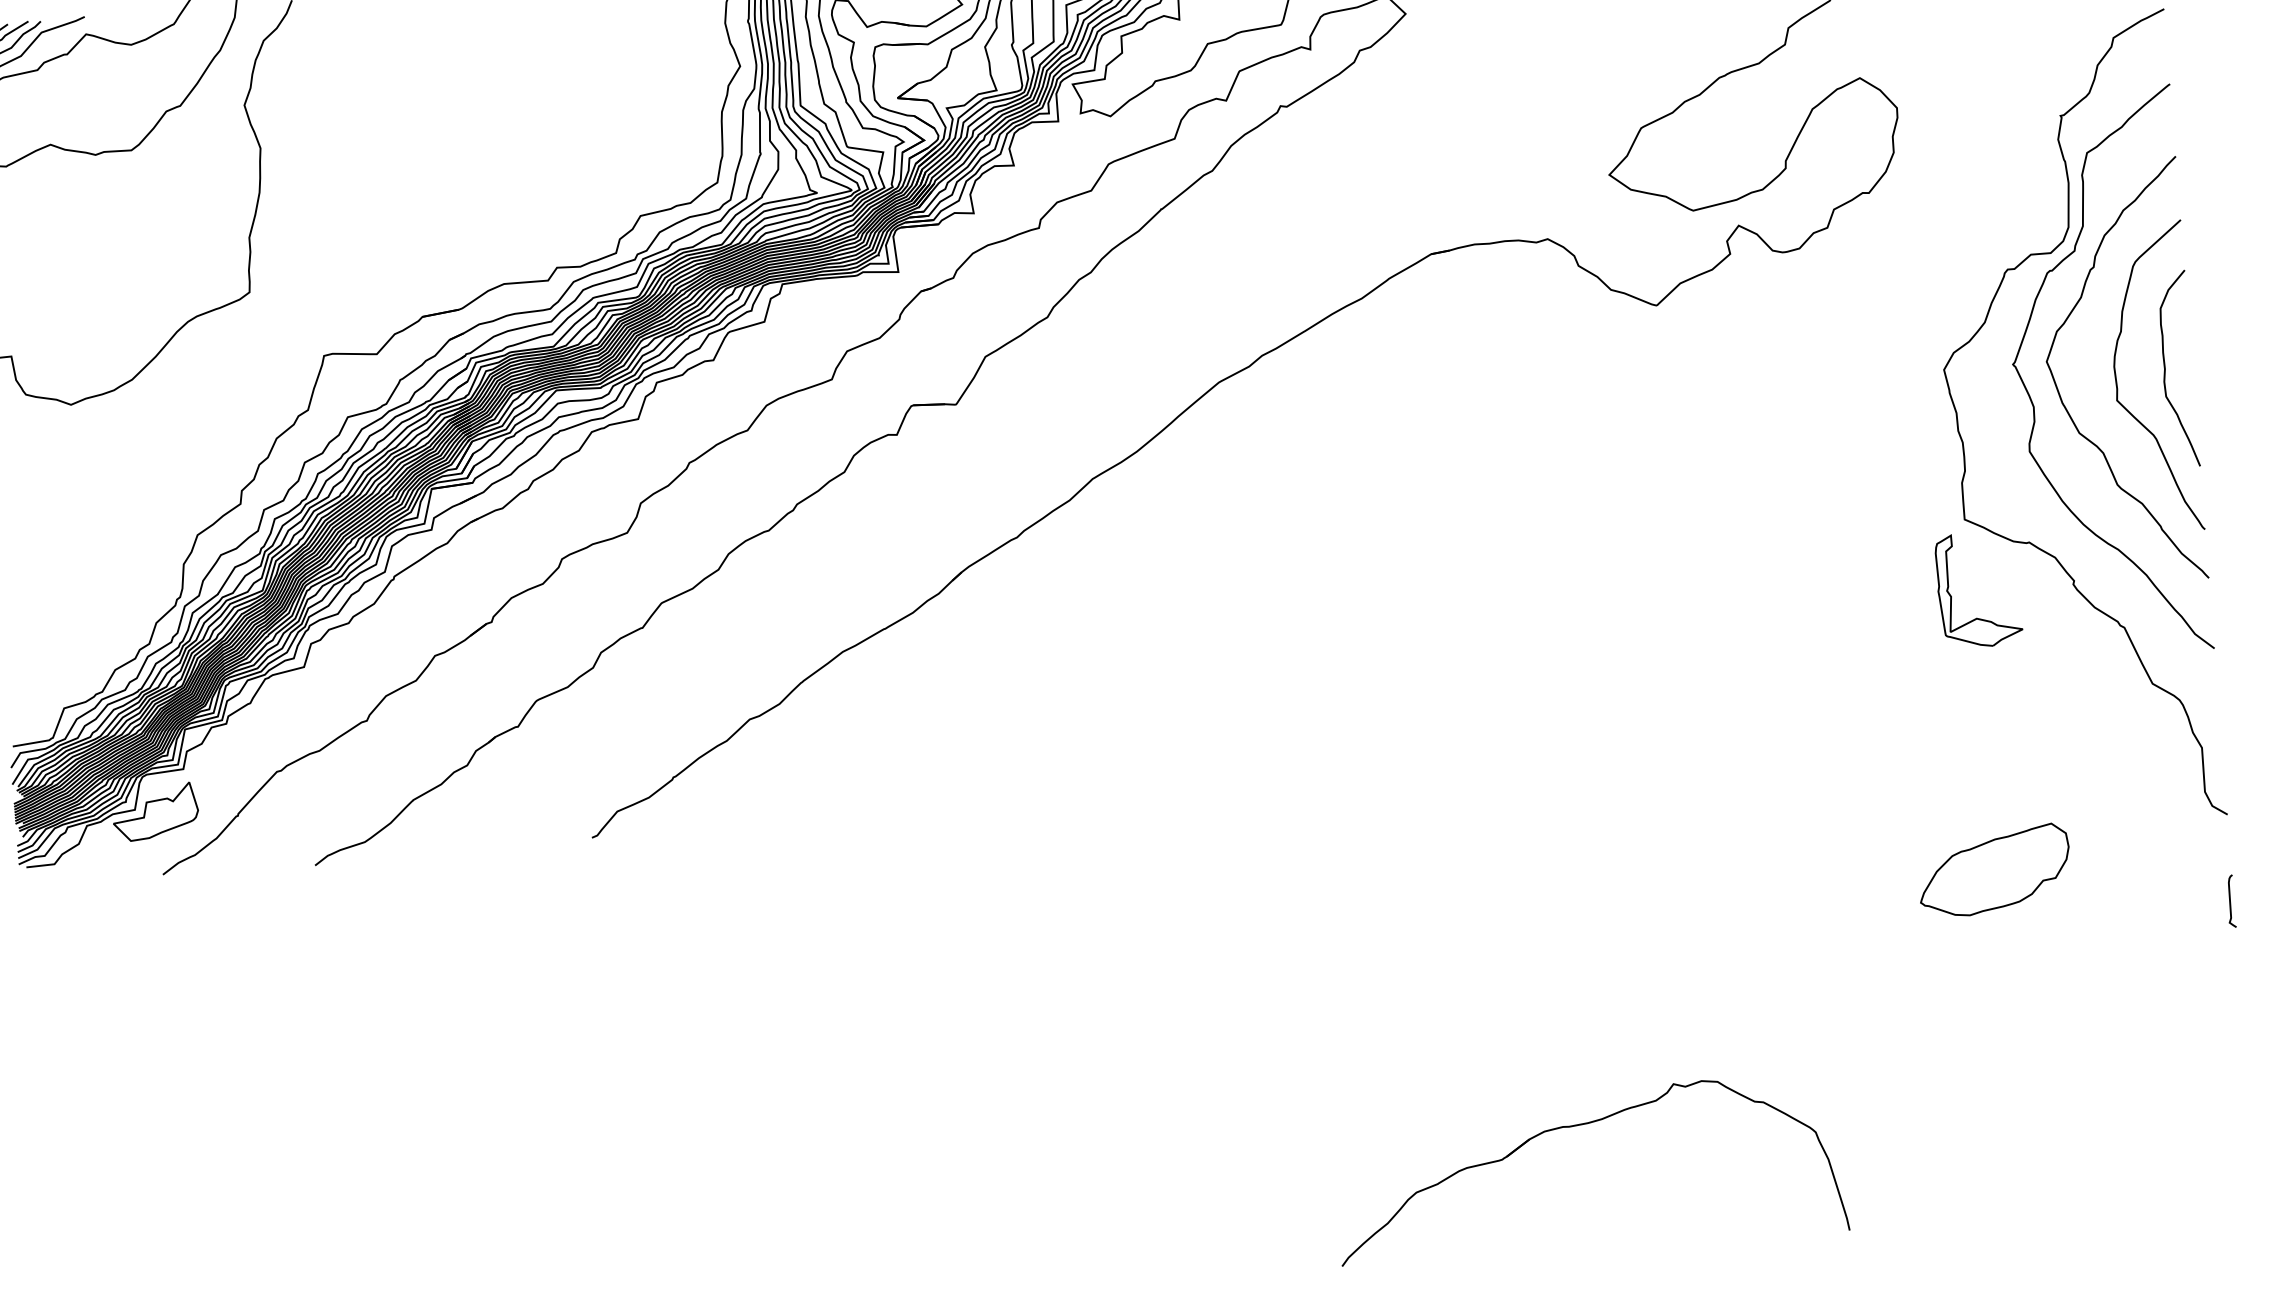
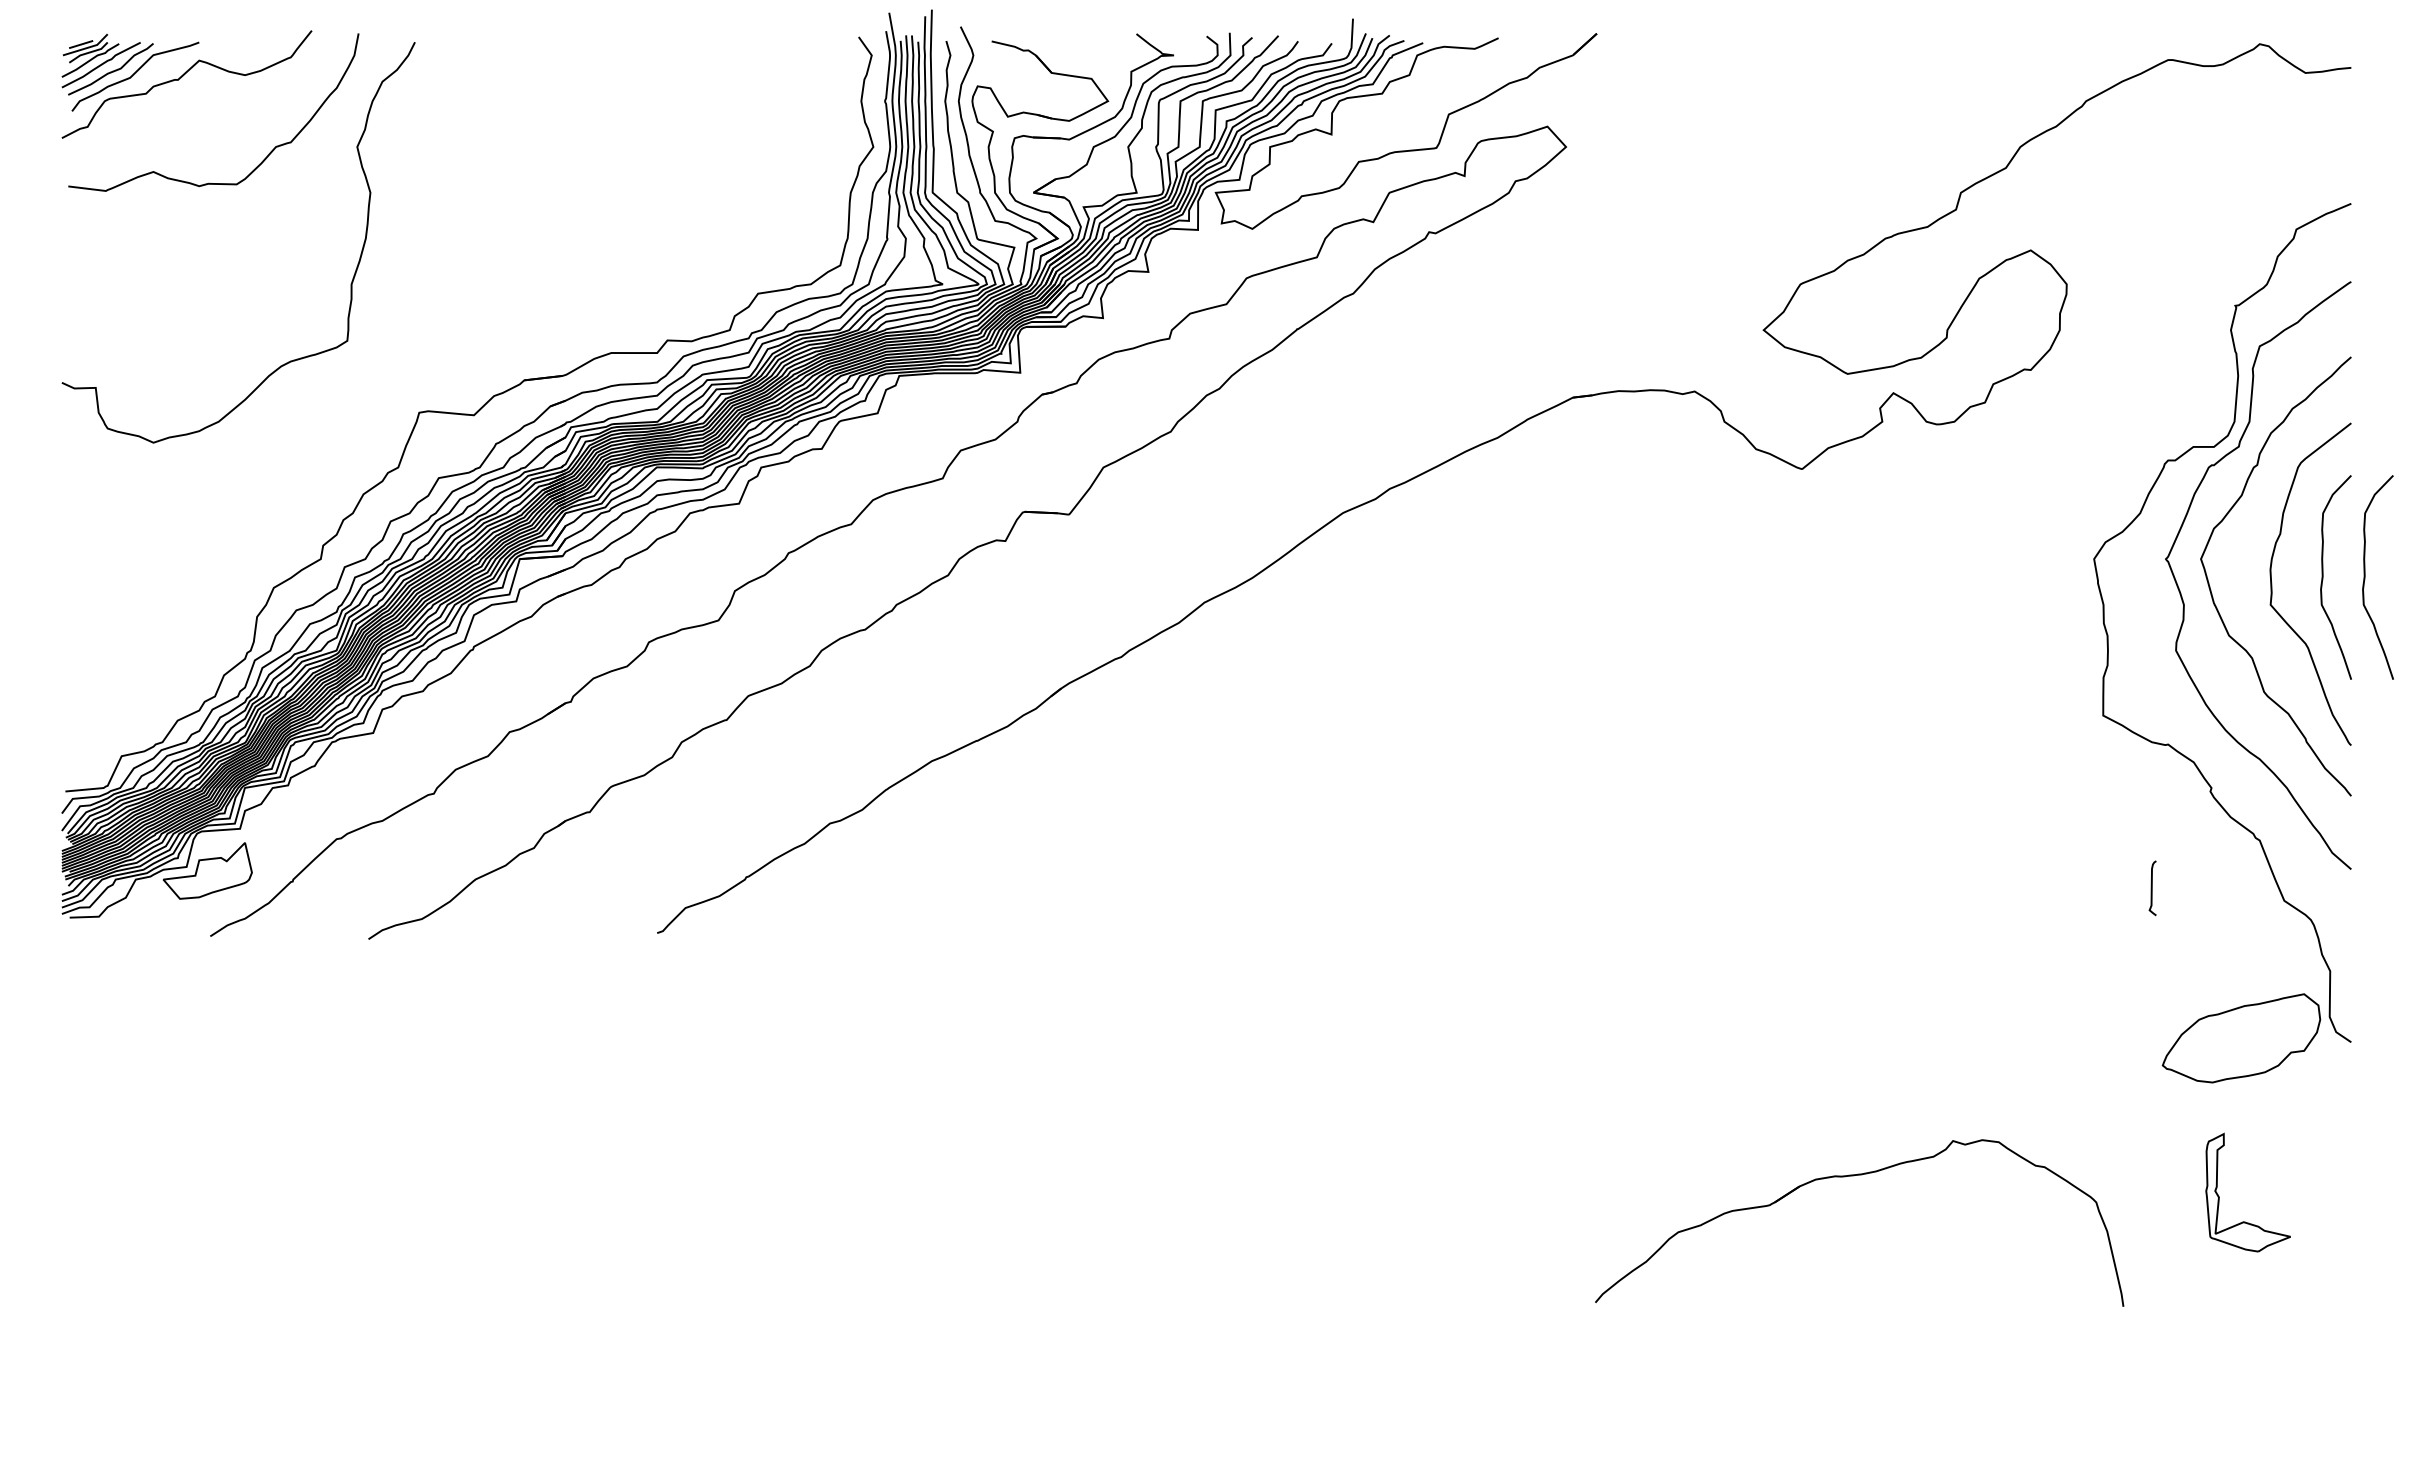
curve: (2206, 367) -> (2365, 577), added
part: (1951, 595) -> (2219, 1196), moved
part: (1994, 870) -> (2241, 1038), moved
curve: (2230, 901) -> (2152, 888), moved
part: (1581, 1125) -> (1854, 1176), moved

